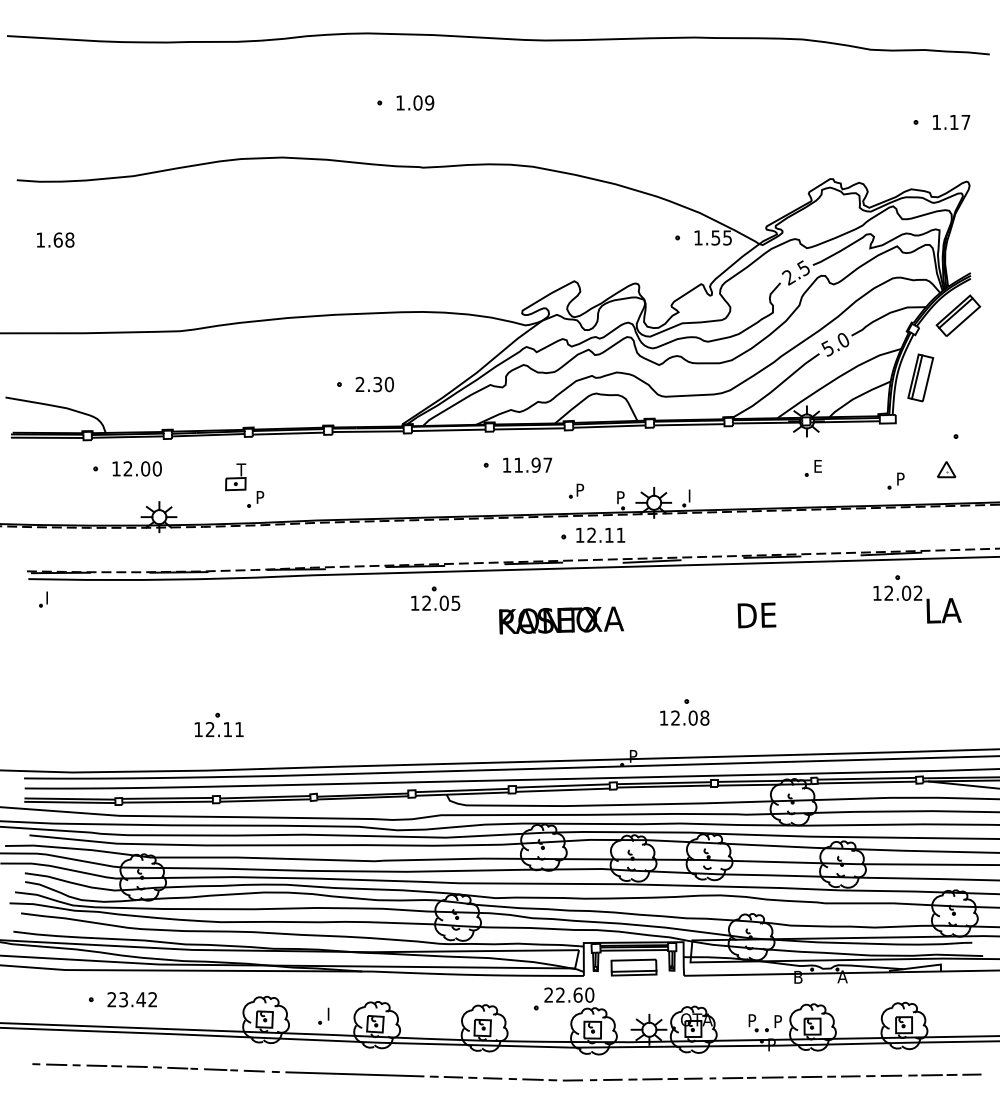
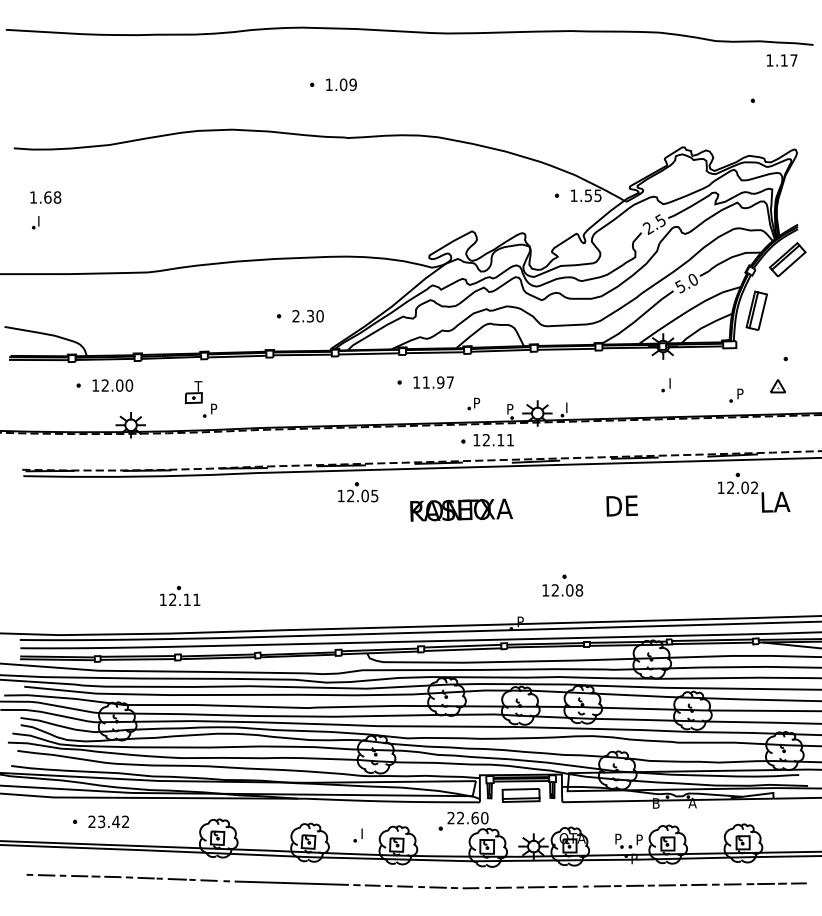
text: (951, 122) -> (782, 60), moved
text: (818, 466) -> (672, 383), E -> I
part: (43, 599) -> (35, 222), moved
part: (323, 1015) -> (357, 834), moved

